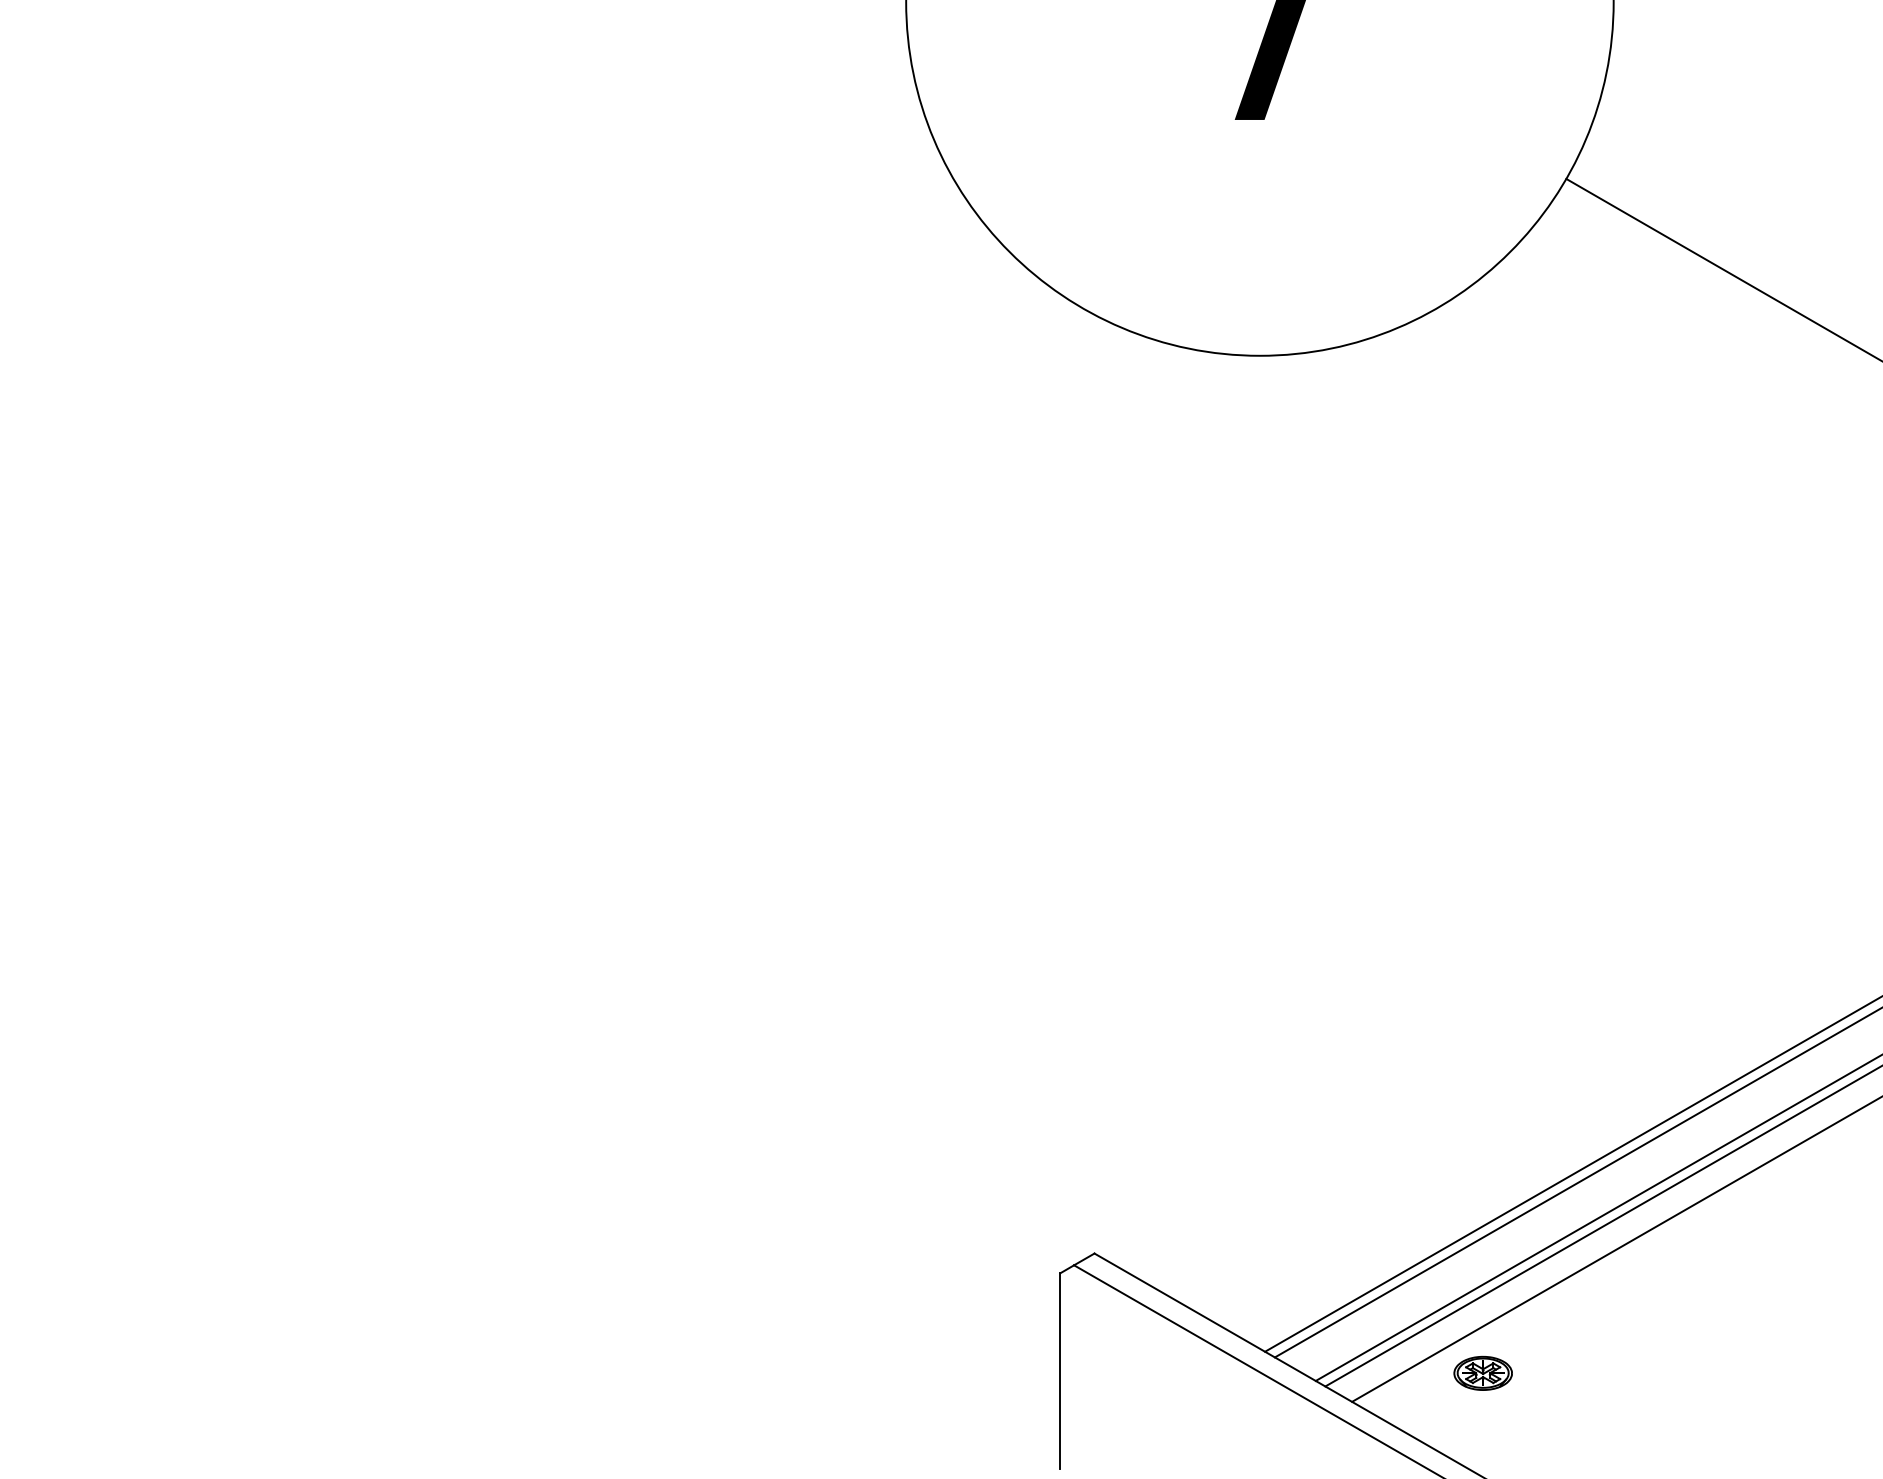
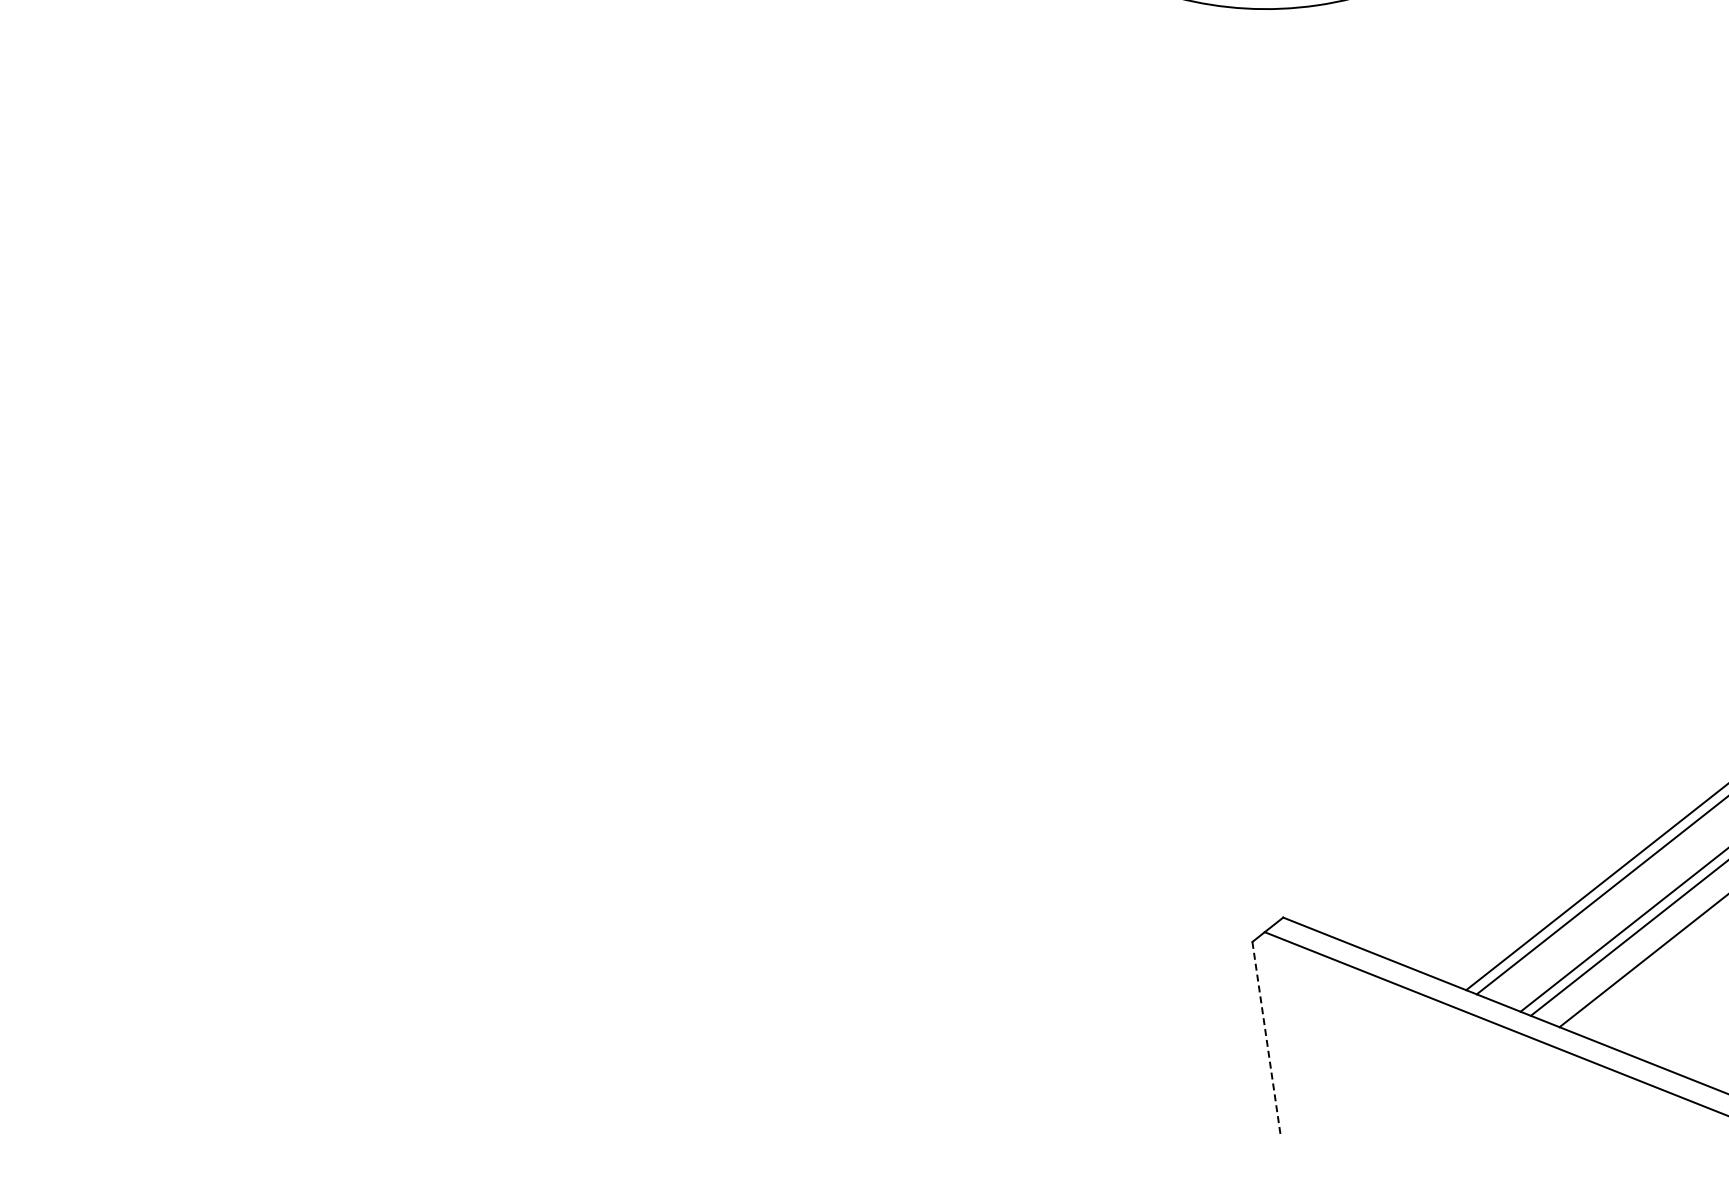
line: (1060, 1371) -> (1266, 1039), solid -> dashed
part: (1482, 1372) -> (1684, 979), removed

